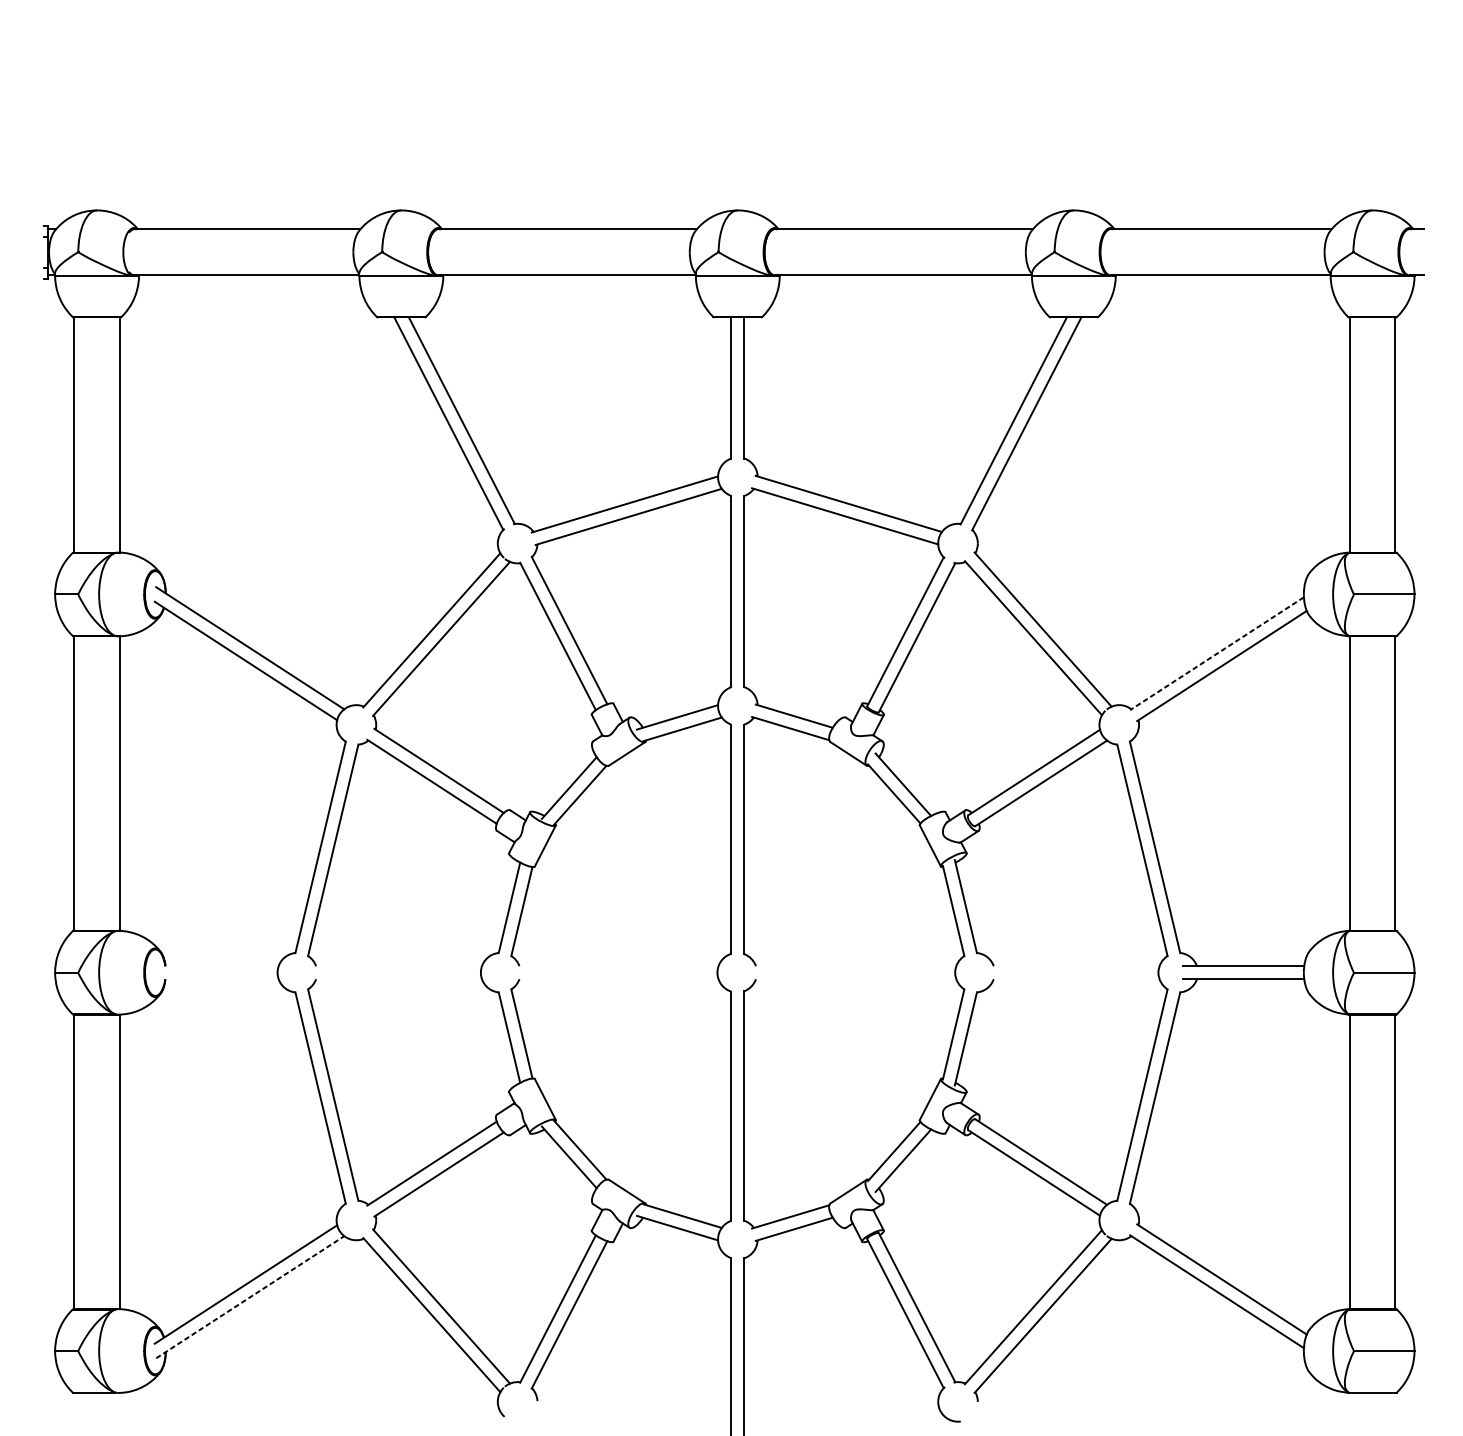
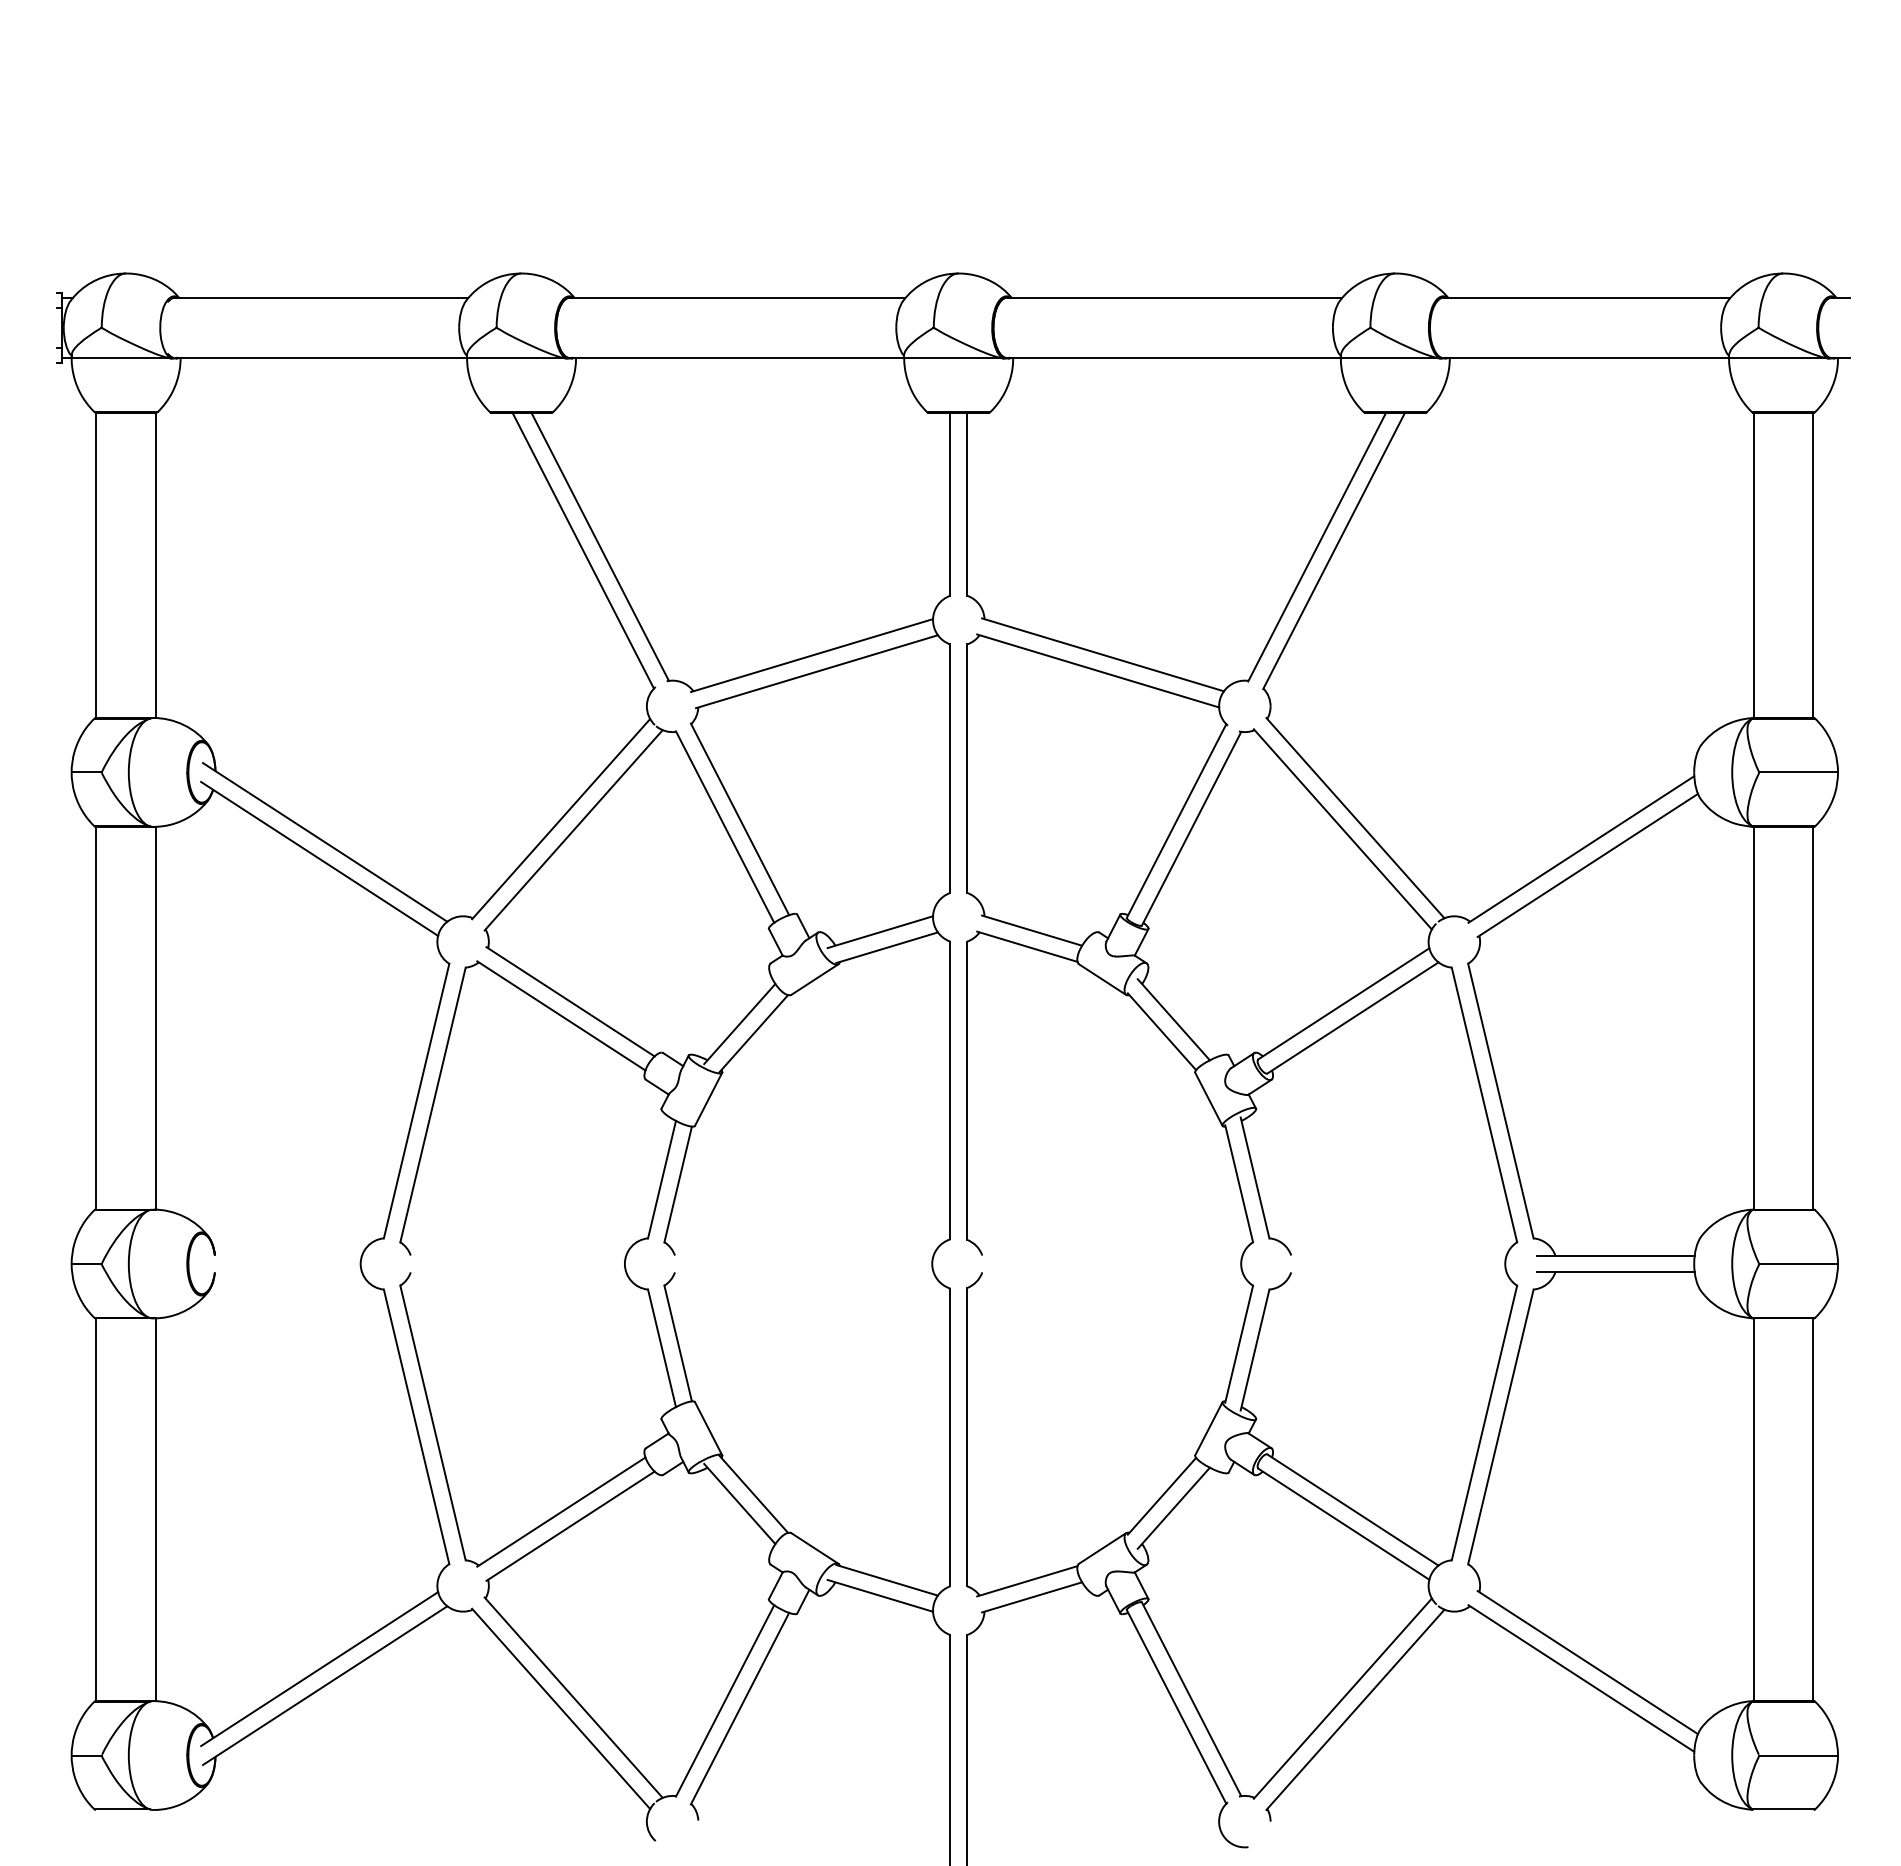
line: (1217, 653) -> (1581, 849), dashed -> solid
line: (250, 1297) -> (325, 1685), dashed -> solid

